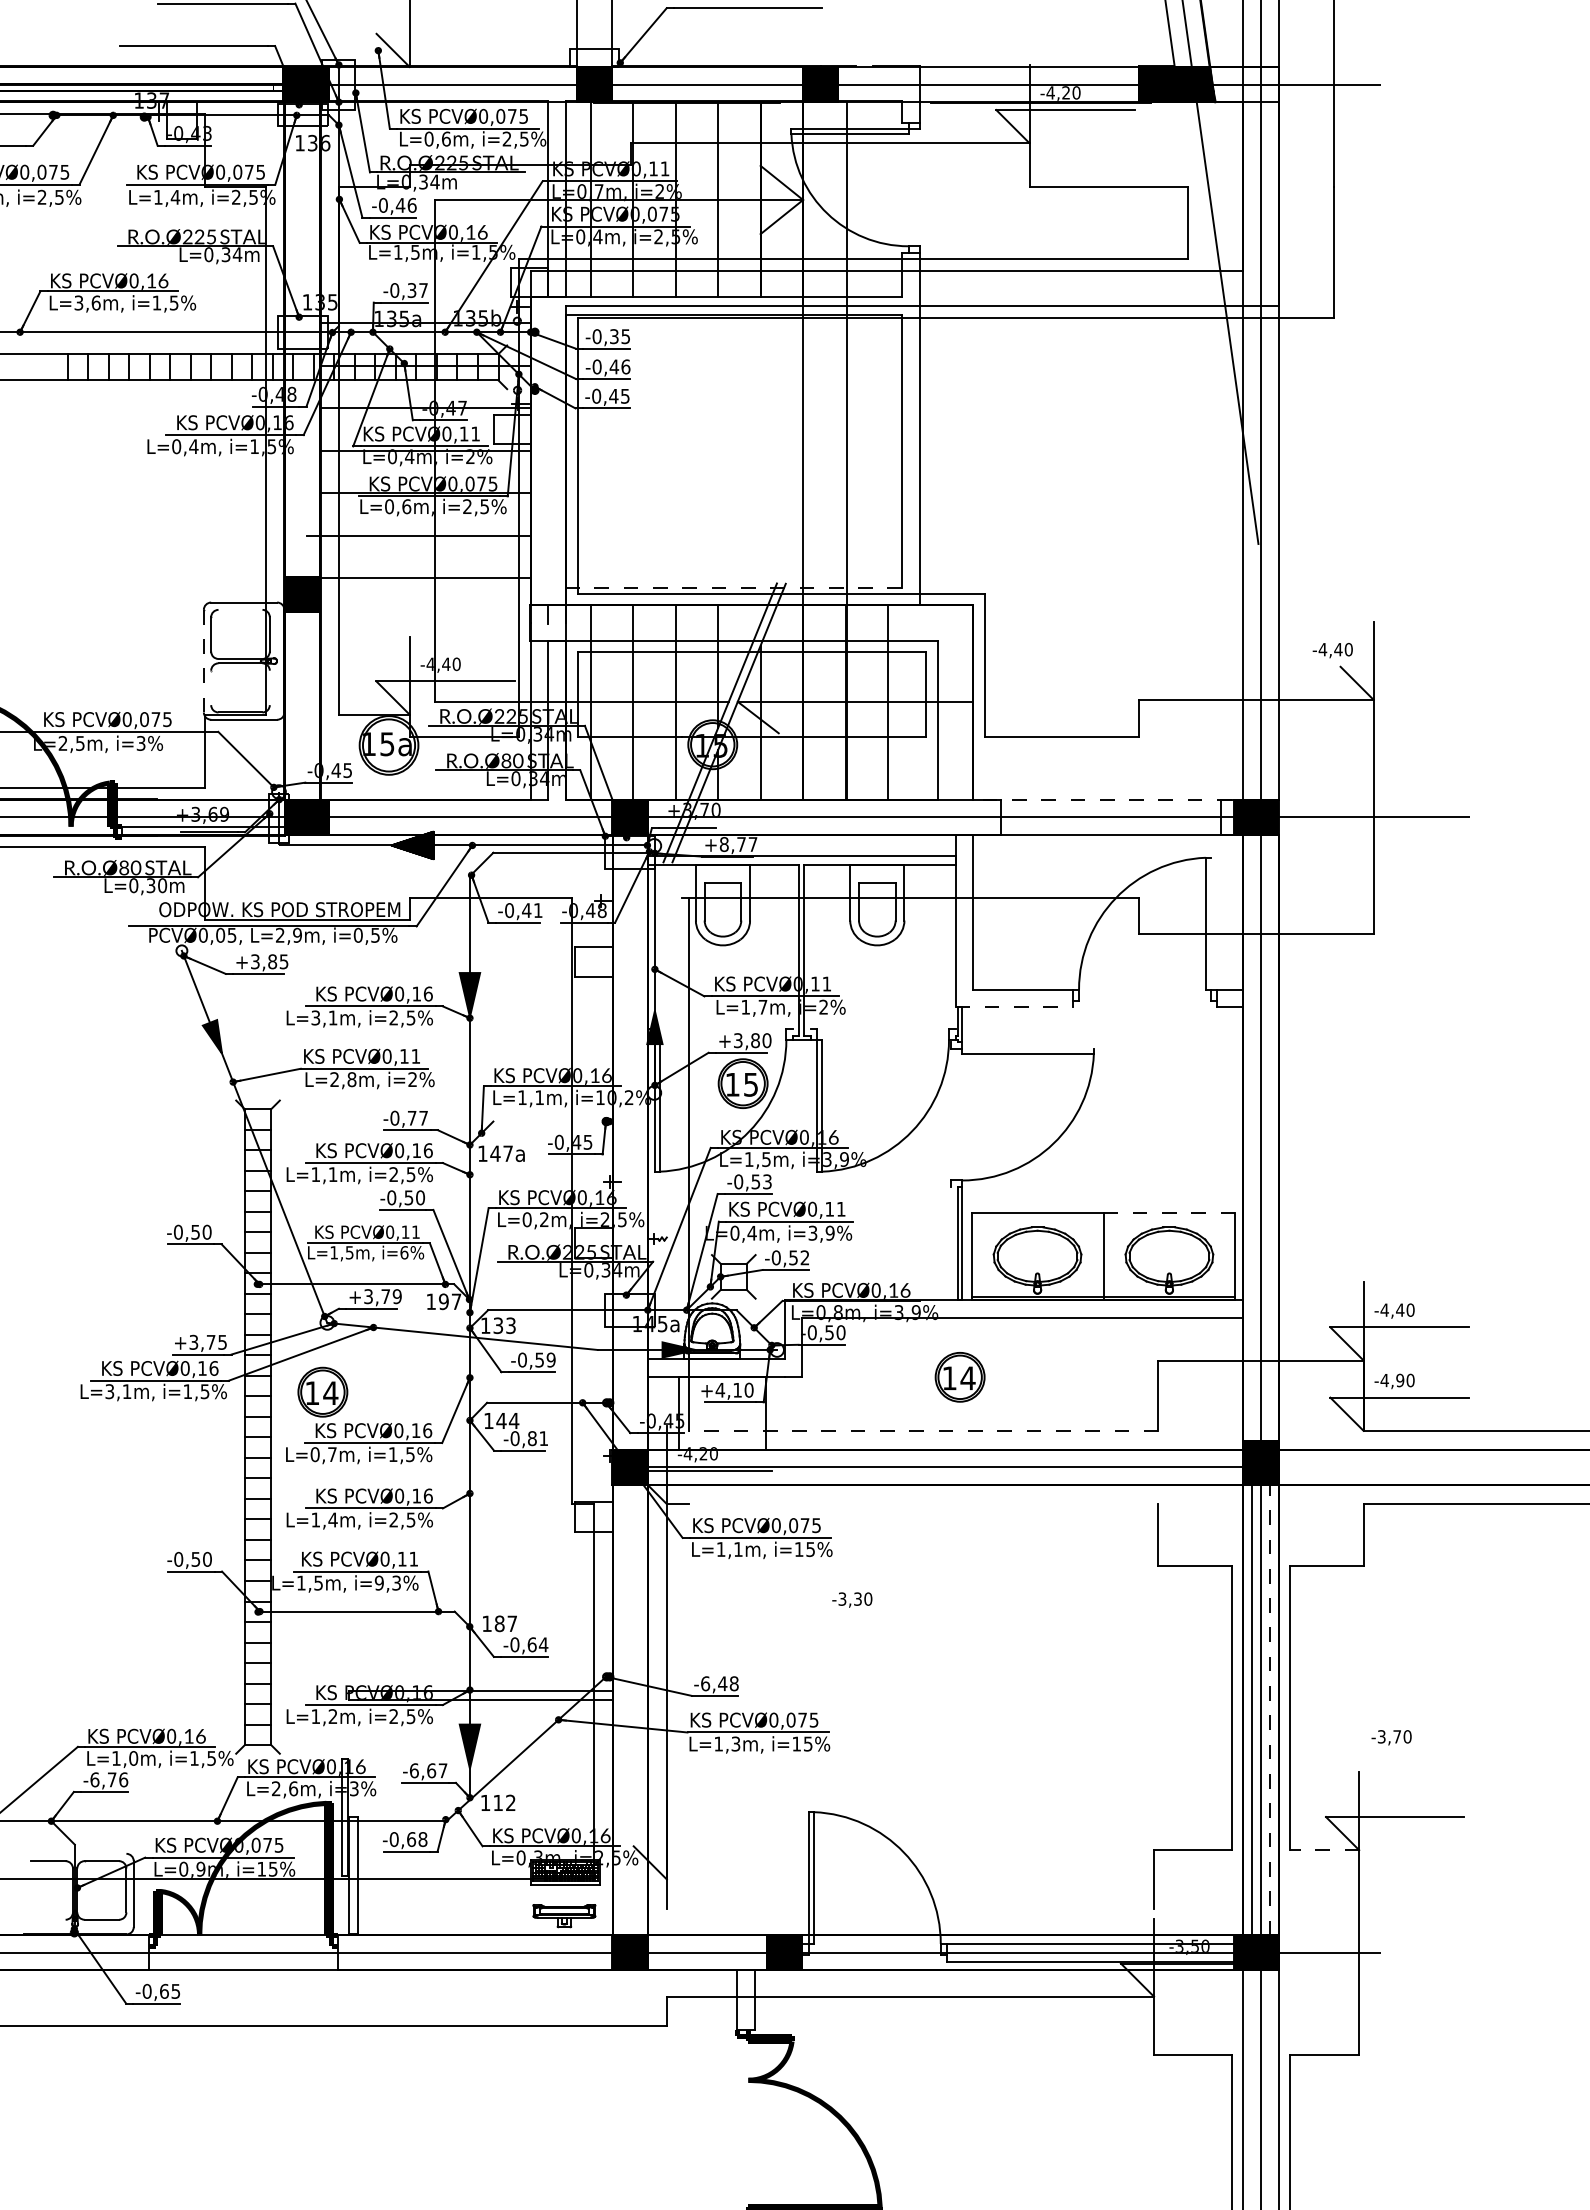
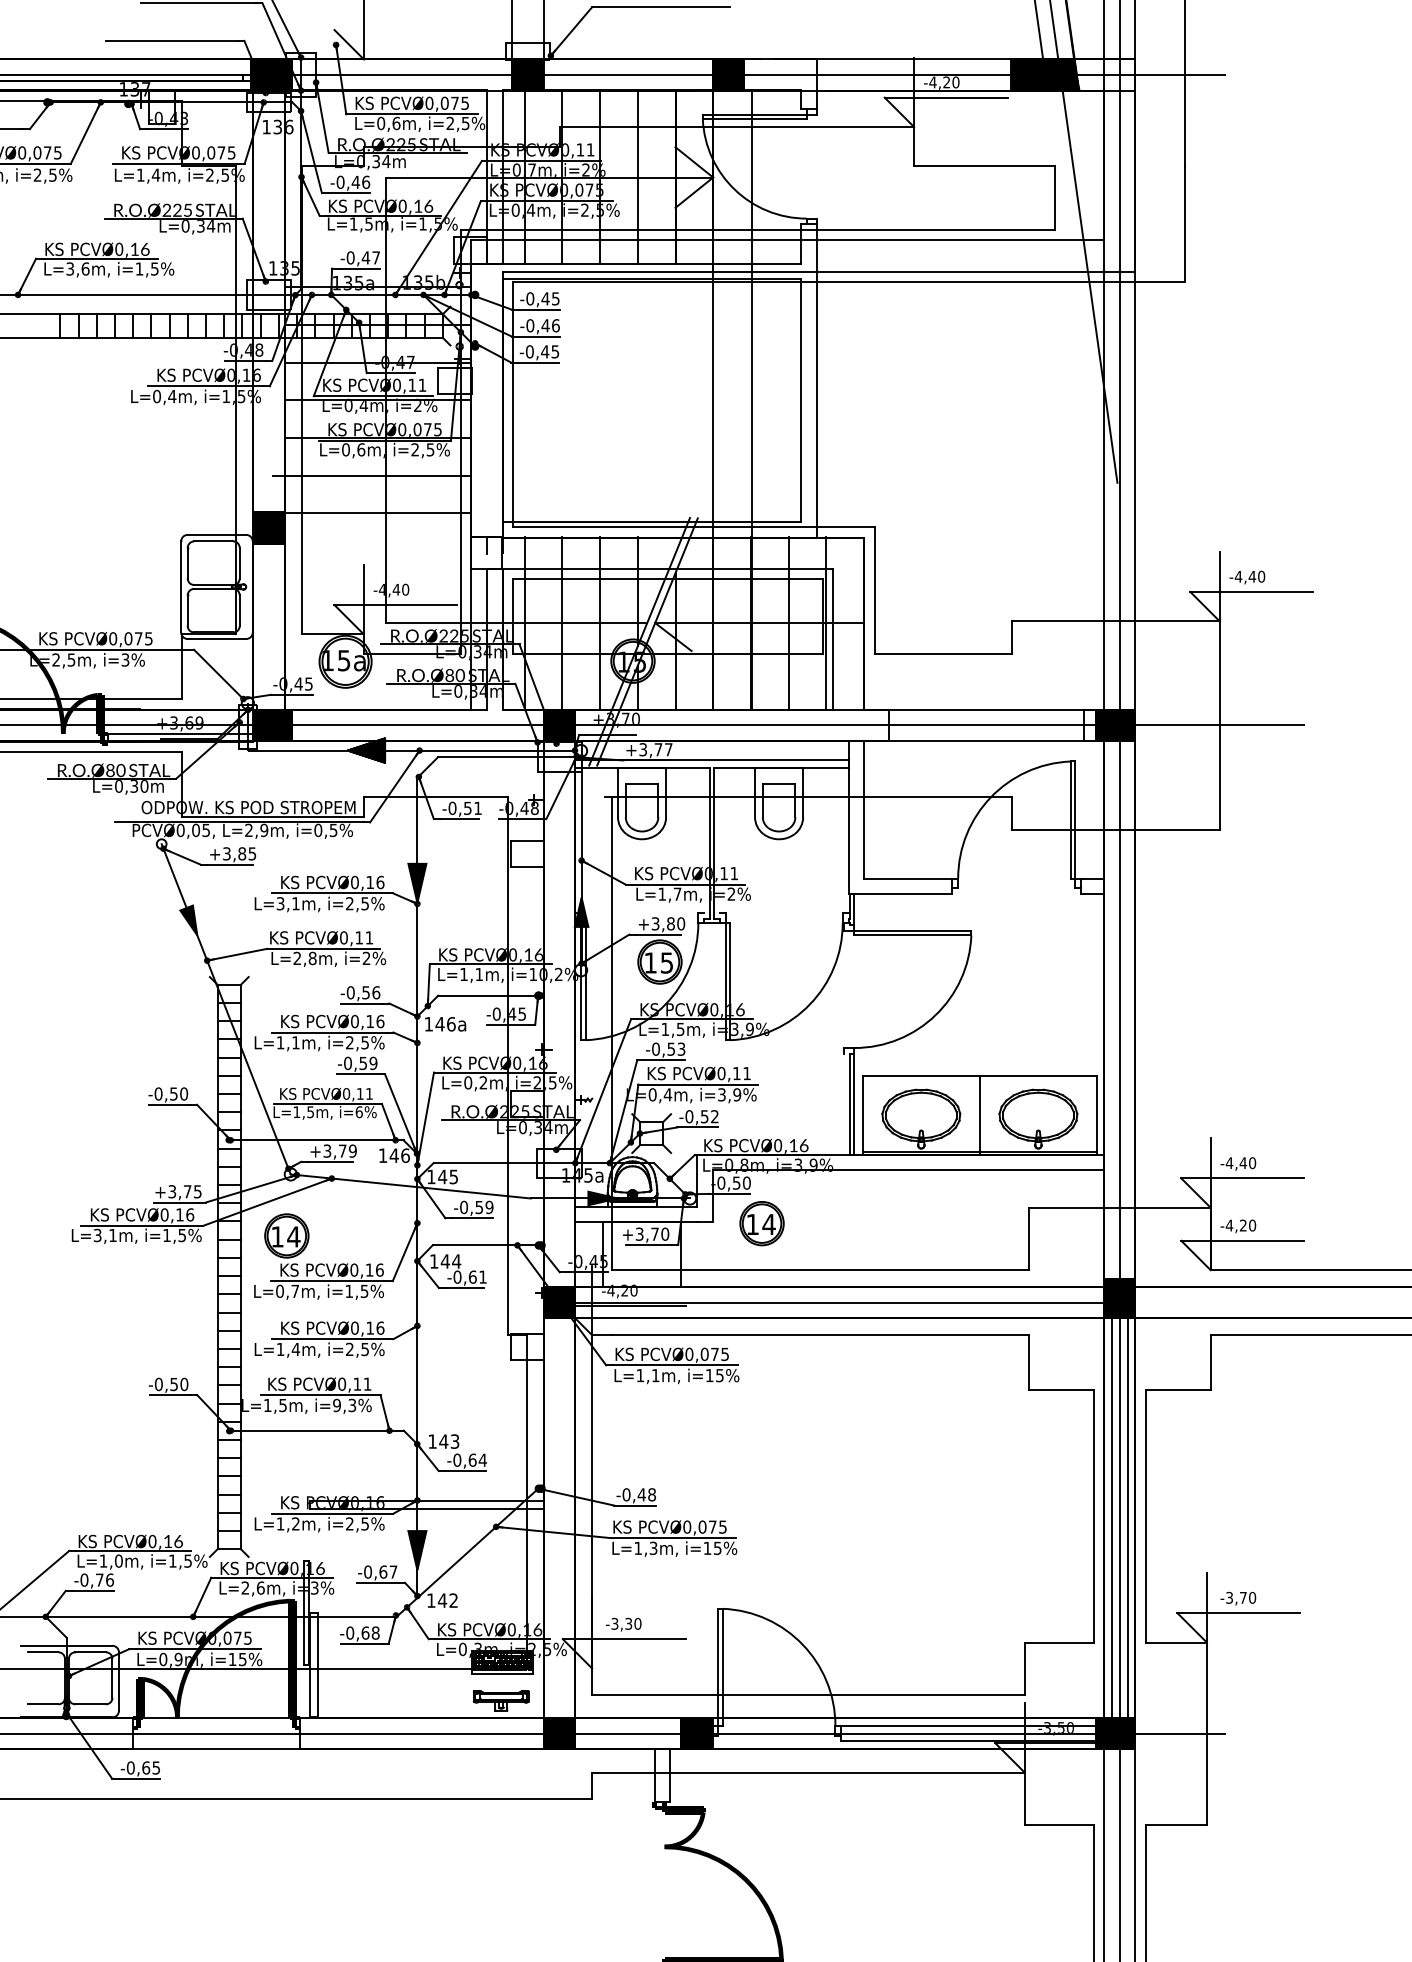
text: (411, 290) -> (365, 257), -0,37 -> -0,47
text: (614, 336) -> (545, 298), -0,35 -> -0,45
line: (733, 587) -> (651, 521), dashed -> solid
line: (240, 609) -> (213, 541), added
text: (1332, 650) -> (1247, 577), moved
line: (203, 661) -> (180, 587), dashed -> solid
line: (1409, 666) -> (1251, 591), added
line: (211, 687) -> (187, 610), added
line: (269, 687) -> (239, 610), added
line: (930, 701) -> (826, 622), added
line: (1117, 799) -> (992, 709), dashed -> solid
text: (723, 844) -> (642, 749), +8,77 -> +3,77
text: (526, 910) -> (467, 808), -0,41 -> -0,51
line: (1210, 923) -> (1074, 819), added
line: (1014, 1007) -> (900, 894), dashed -> solid
line: (1027, 1048) -> (912, 930), added
text: (417, 1117) -> (370, 992), -0,77 -> -0,56
line: (551, 1121) -> (489, 995), added
text: (508, 1153) -> (451, 1024), 147a -> 146a
text: (420, 1197) -> (373, 1063), -0,50 -> -0,59
line: (1169, 1212) -> (1038, 1076), dashed -> solid
text: (449, 1301) -> (399, 1155), 197 -> 146
text: (504, 1325) -> (448, 1176), 133 -> 145
part: (959, 1377) -> (761, 1223), moved
text: (1400, 1380) -> (1243, 1225), -4,90 -> -4,20
text: (728, 1389) -> (646, 1233), +4,10 -> +3,70
line: (923, 1430) -> (820, 1269), dashed -> solid
text: (532, 1438) -> (472, 1277), -0,81 -> -0,61
line: (923, 1504) -> (820, 1335), added
text: (852, 1599) -> (623, 1624), moved
text: (505, 1623) -> (448, 1441), 187 -> 143
text: (705, 1683) -> (626, 1494), -6,48 -> -0,48
line: (1269, 1709) -> (1127, 1517), dashed -> solid
text: (1391, 1737) -> (1238, 1598), moved
text: (414, 1770) -> (368, 1571), -6,67 -> -0,67
text: (94, 1779) -> (84, 1579), -6,76 -> -0,76
text: (498, 1802) -> (442, 1600), 112 -> 142
line: (702, 1846) -> (623, 1639), added
line: (1324, 1850) -> (1176, 1642), dashed -> solid
line: (74, 1853) -> (66, 1645), added
line: (910, 1908) -> (808, 1694), added
line: (48, 1919) -> (43, 1704), added

